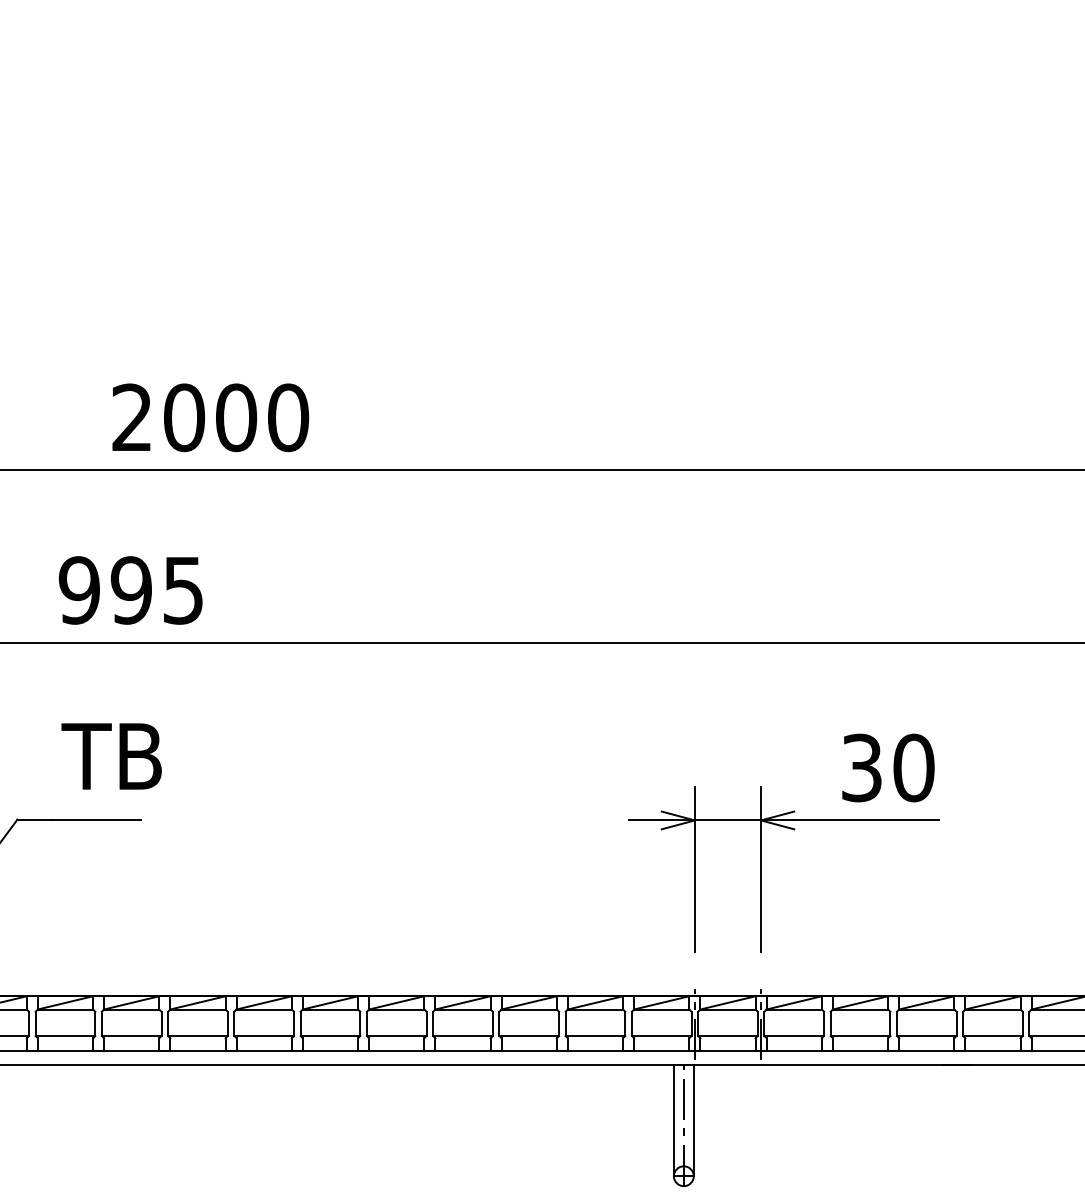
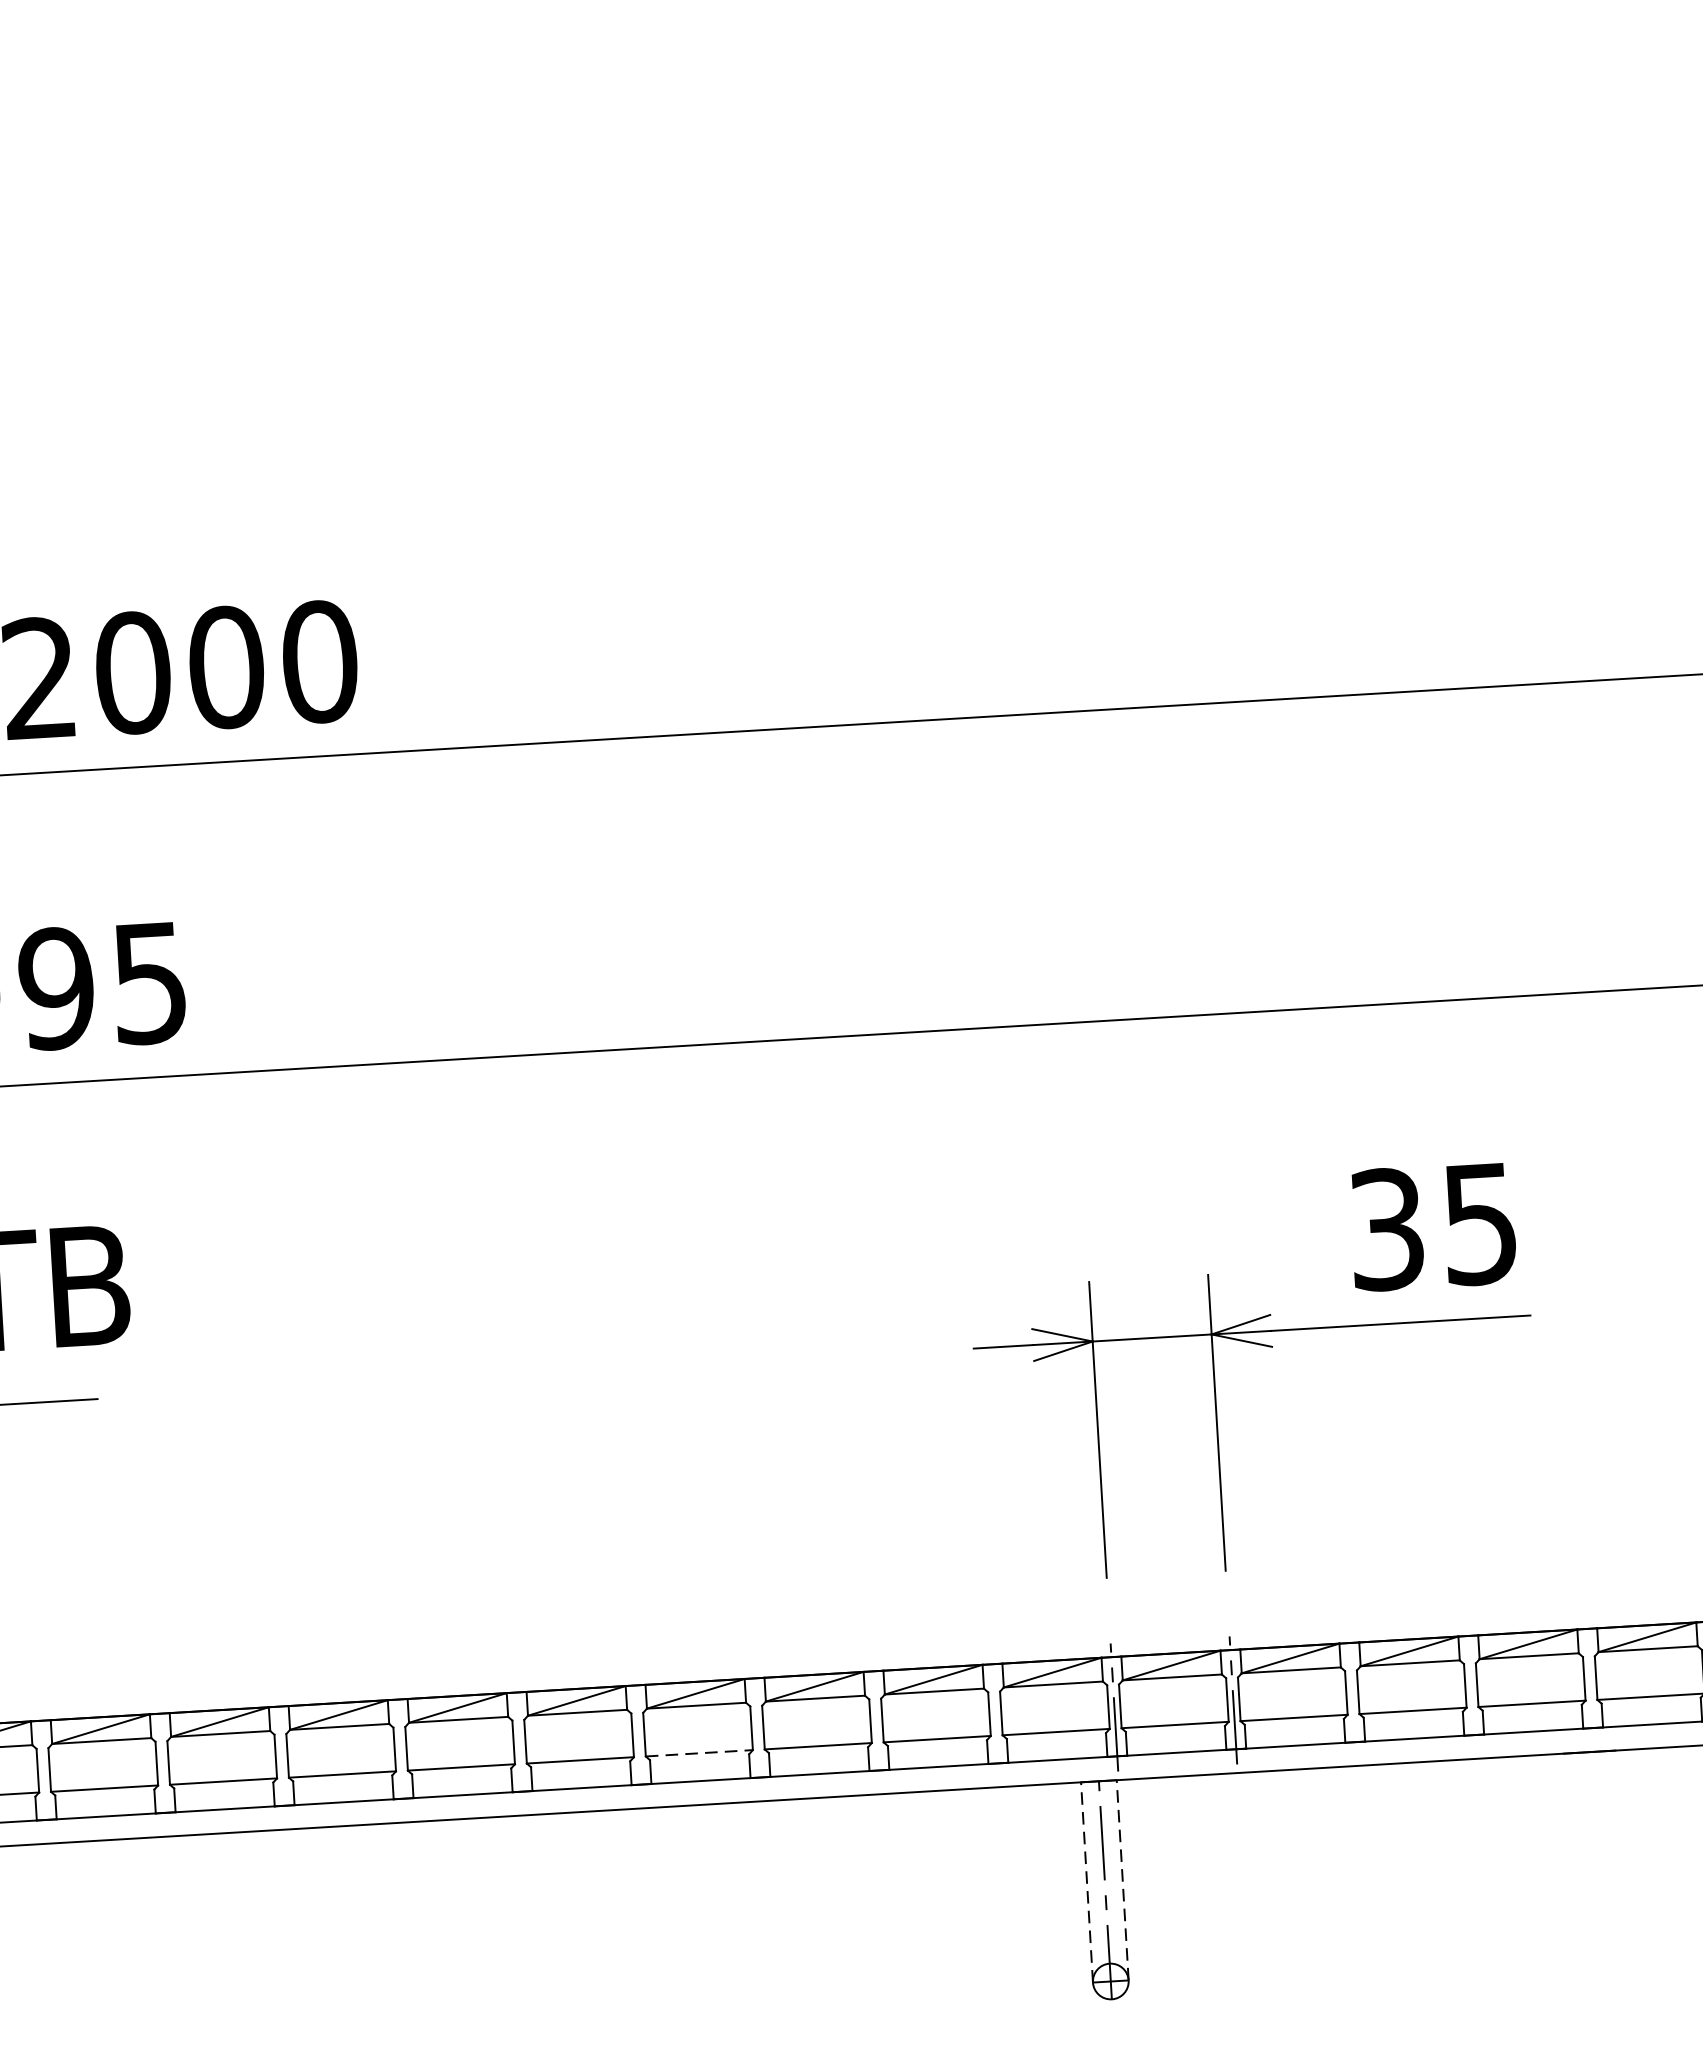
text: (913, 767) -> (1479, 1223), 30 -> 35
line: (462, 1036) -> (698, 1754), solid -> dashed
line: (673, 1120) -> (1086, 1882), solid -> dashed
line: (693, 1120) -> (1122, 1880), solid -> dashed

